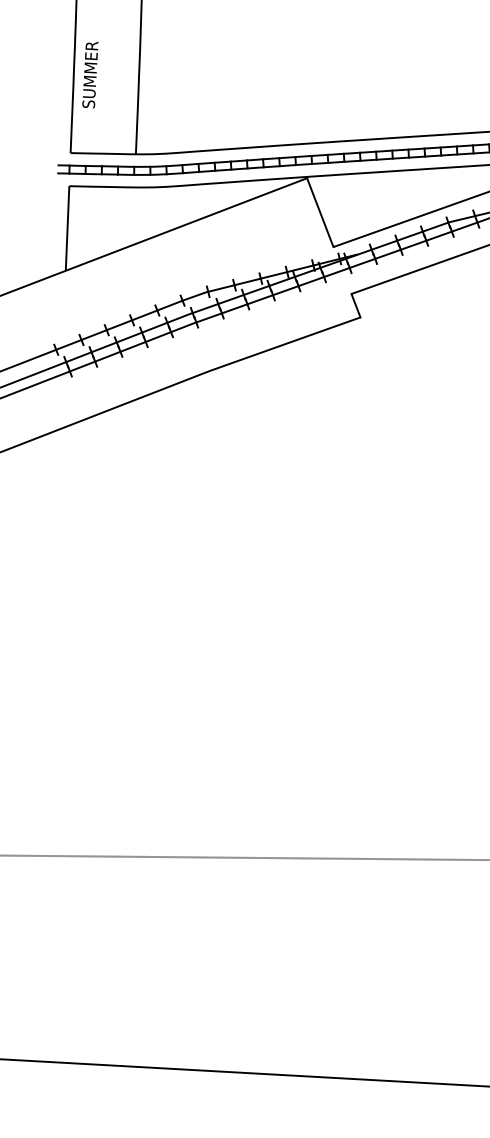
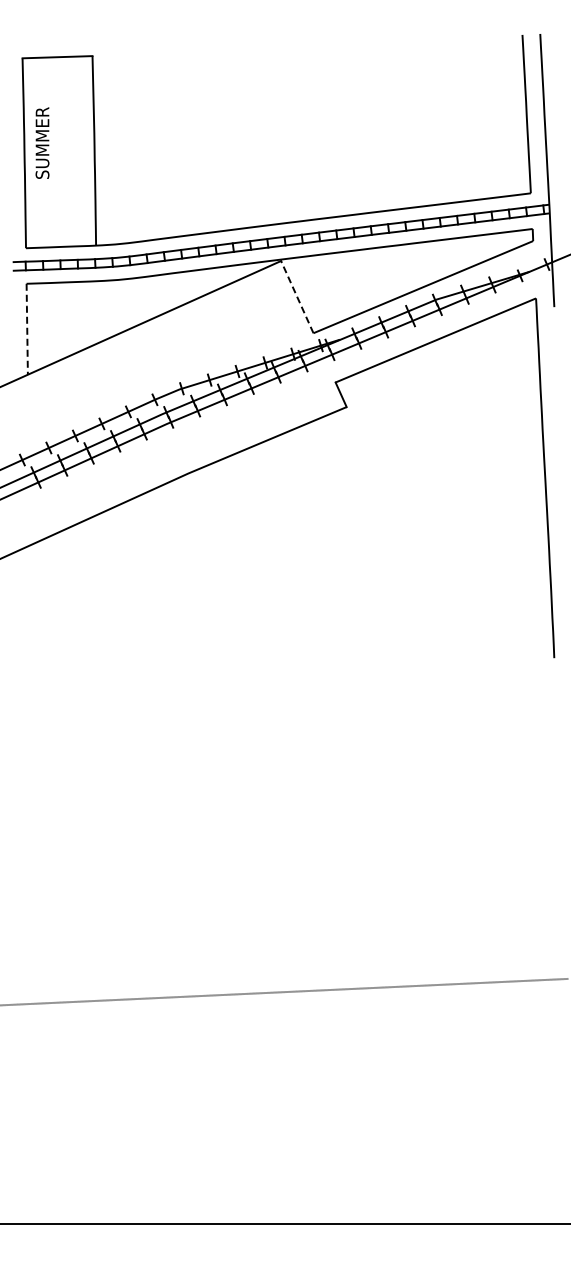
text: (90, 74) -> (42, 142), moved
line: (320, 213) -> (297, 297), solid -> dashed
line: (67, 227) -> (27, 328), solid -> dashed

